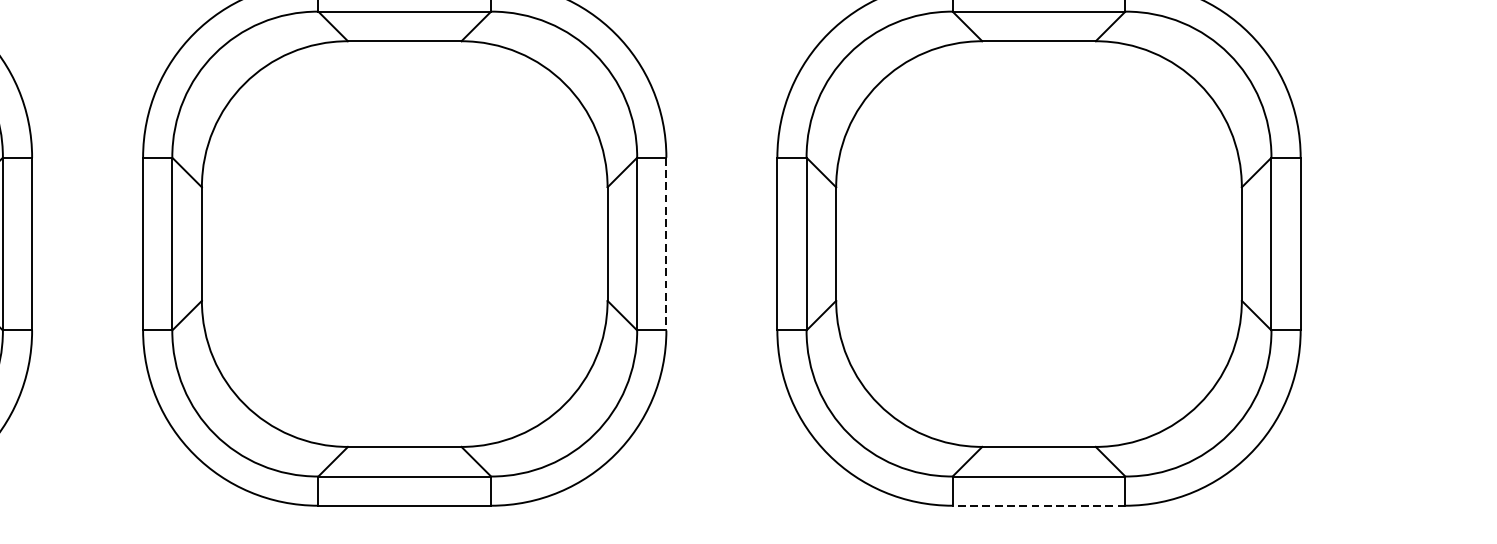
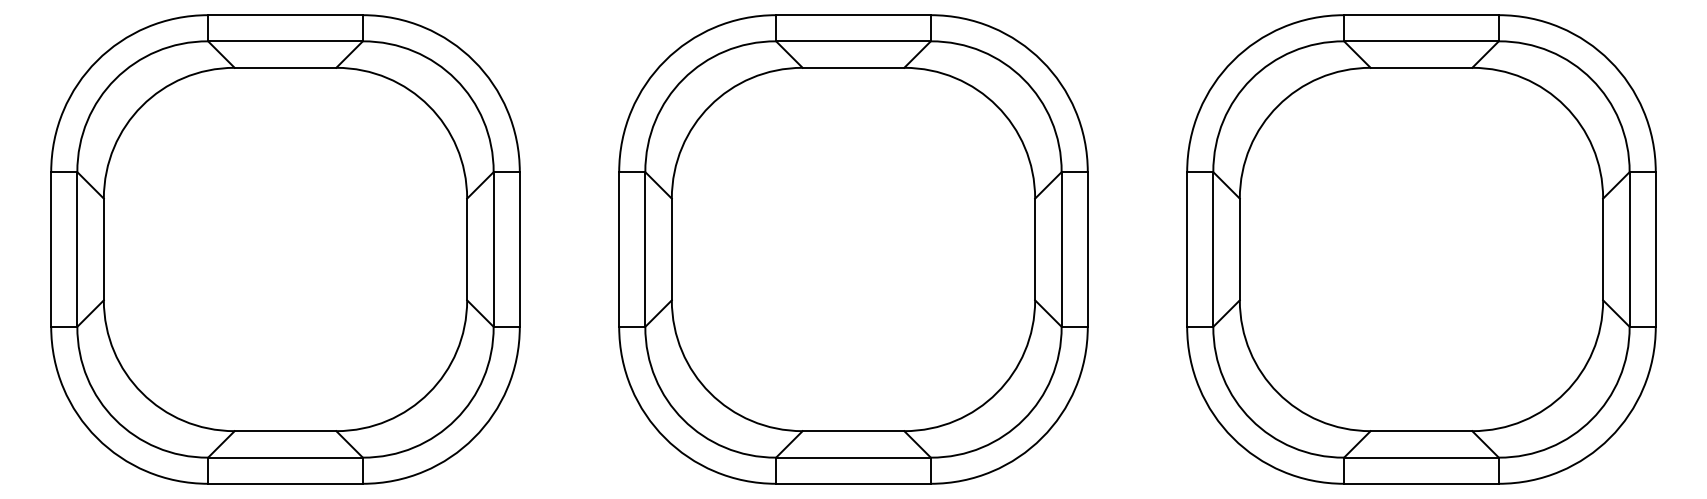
line: (666, 244) -> (1087, 249), dashed -> solid
line: (1037, 505) -> (1420, 483), dashed -> solid

